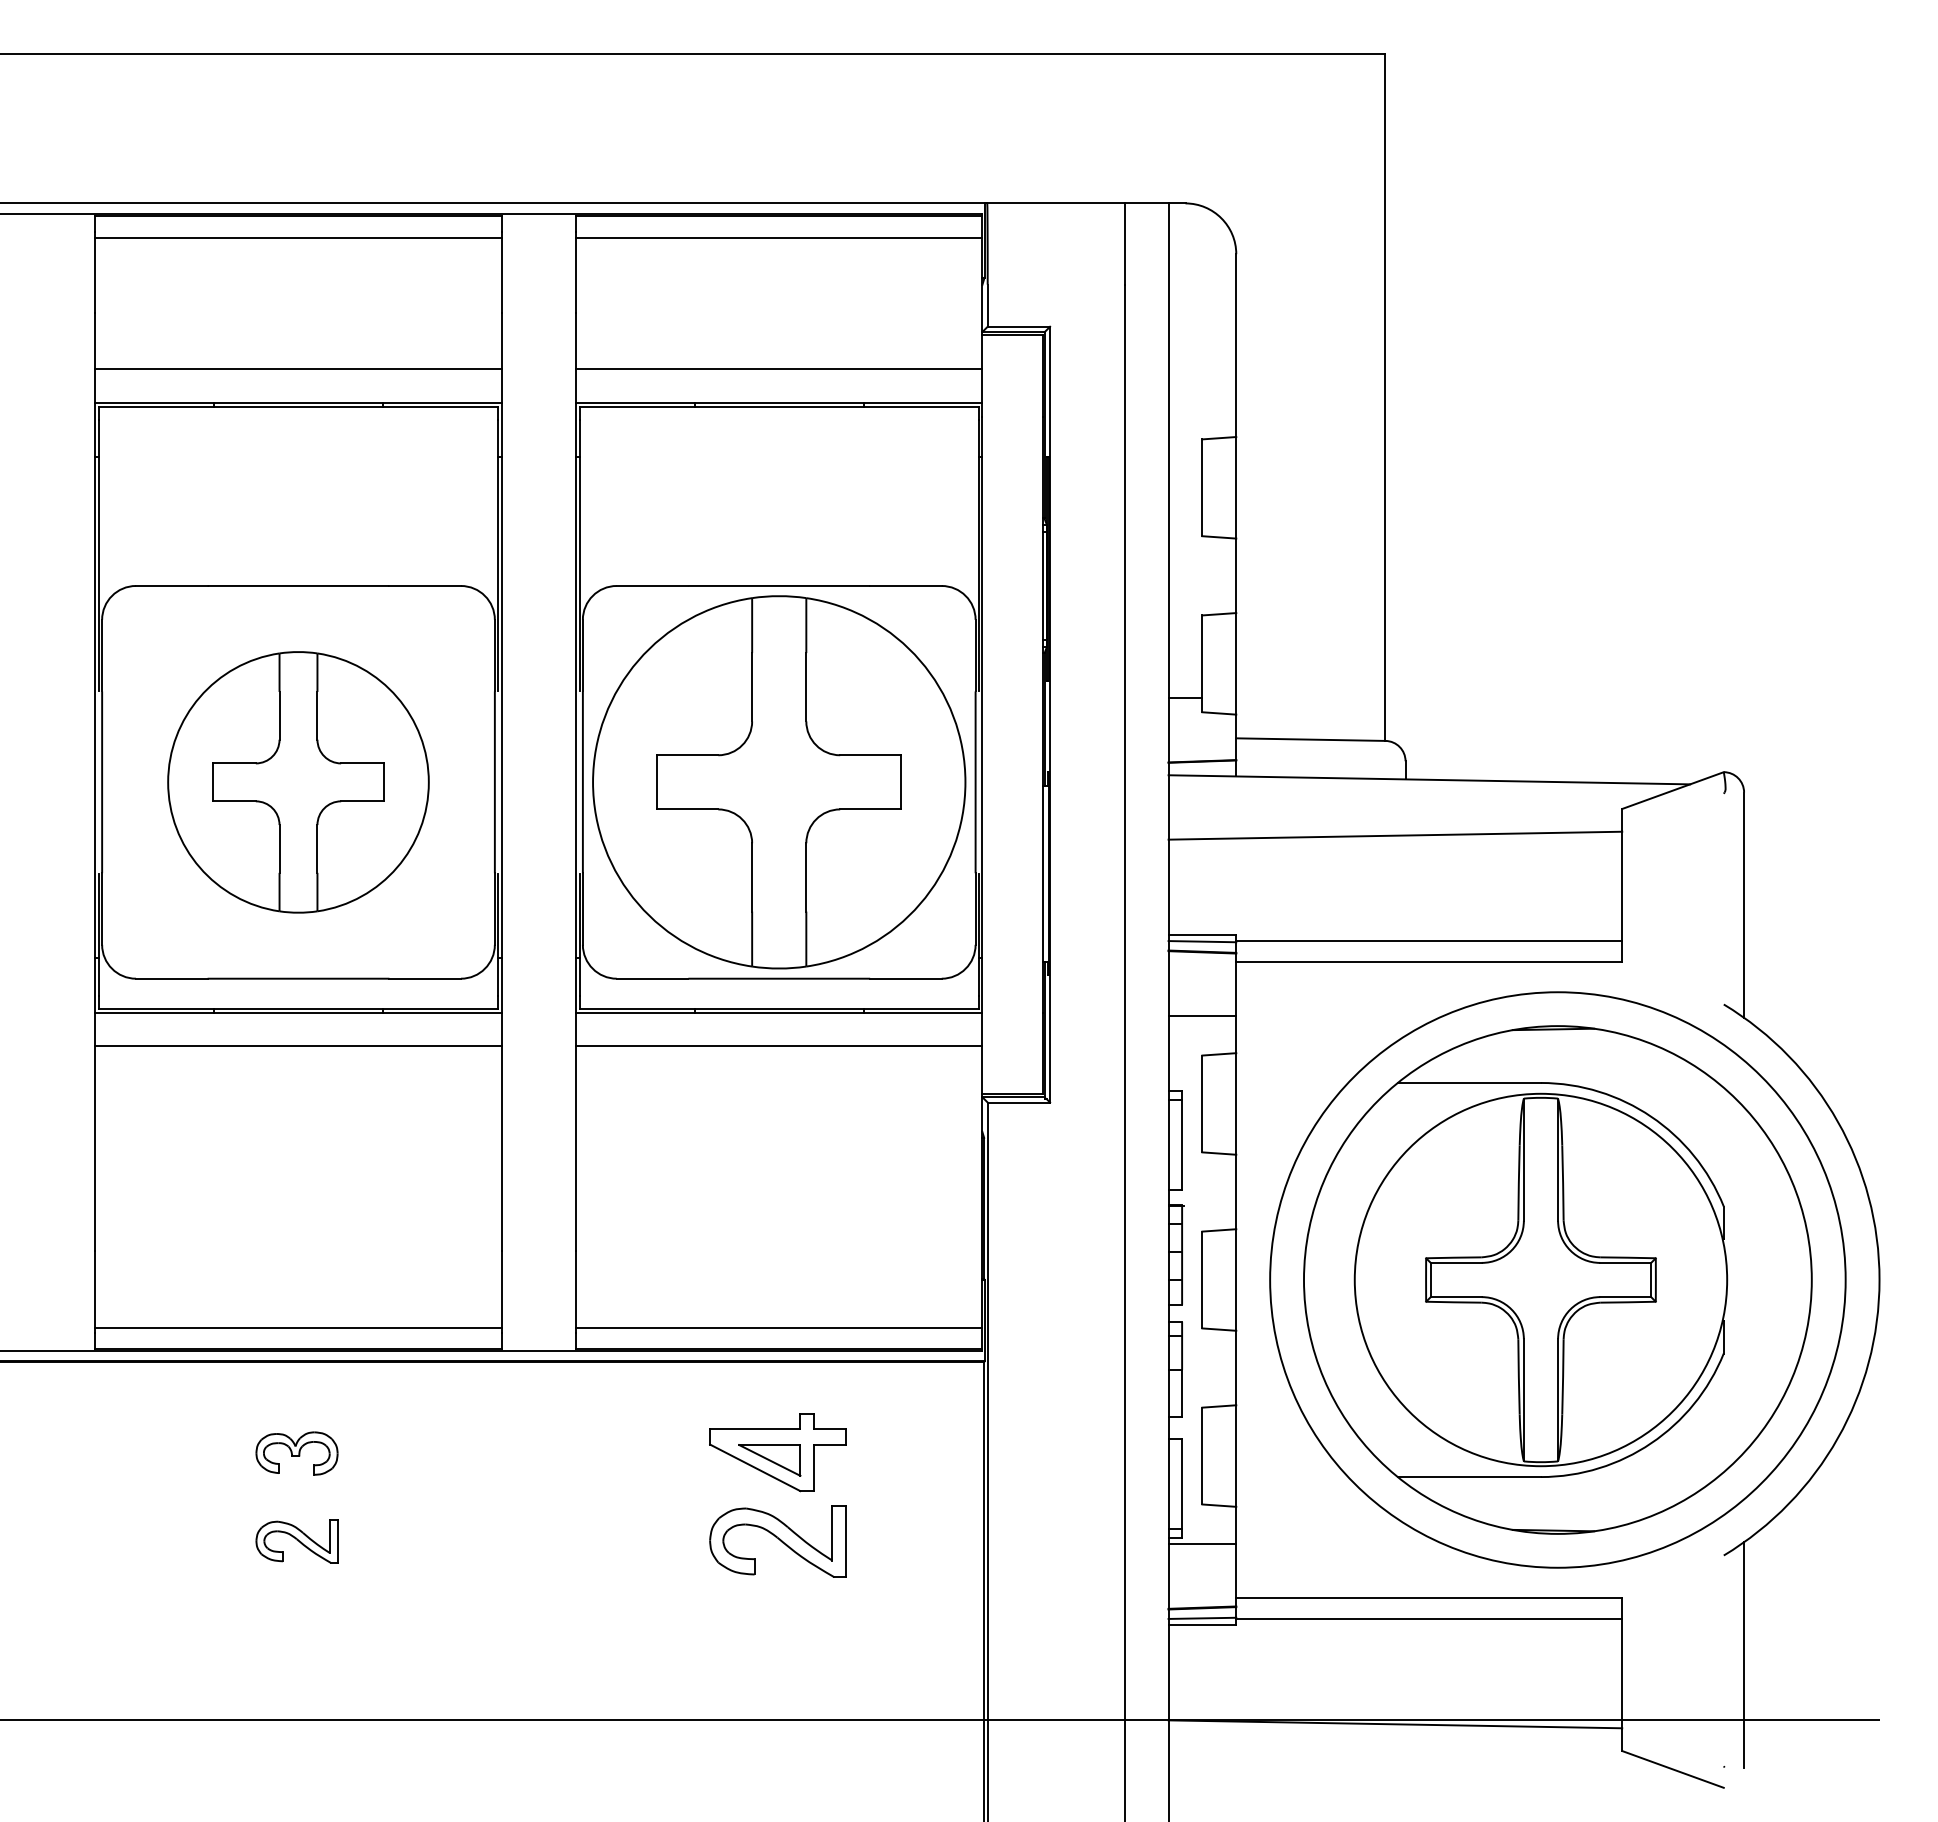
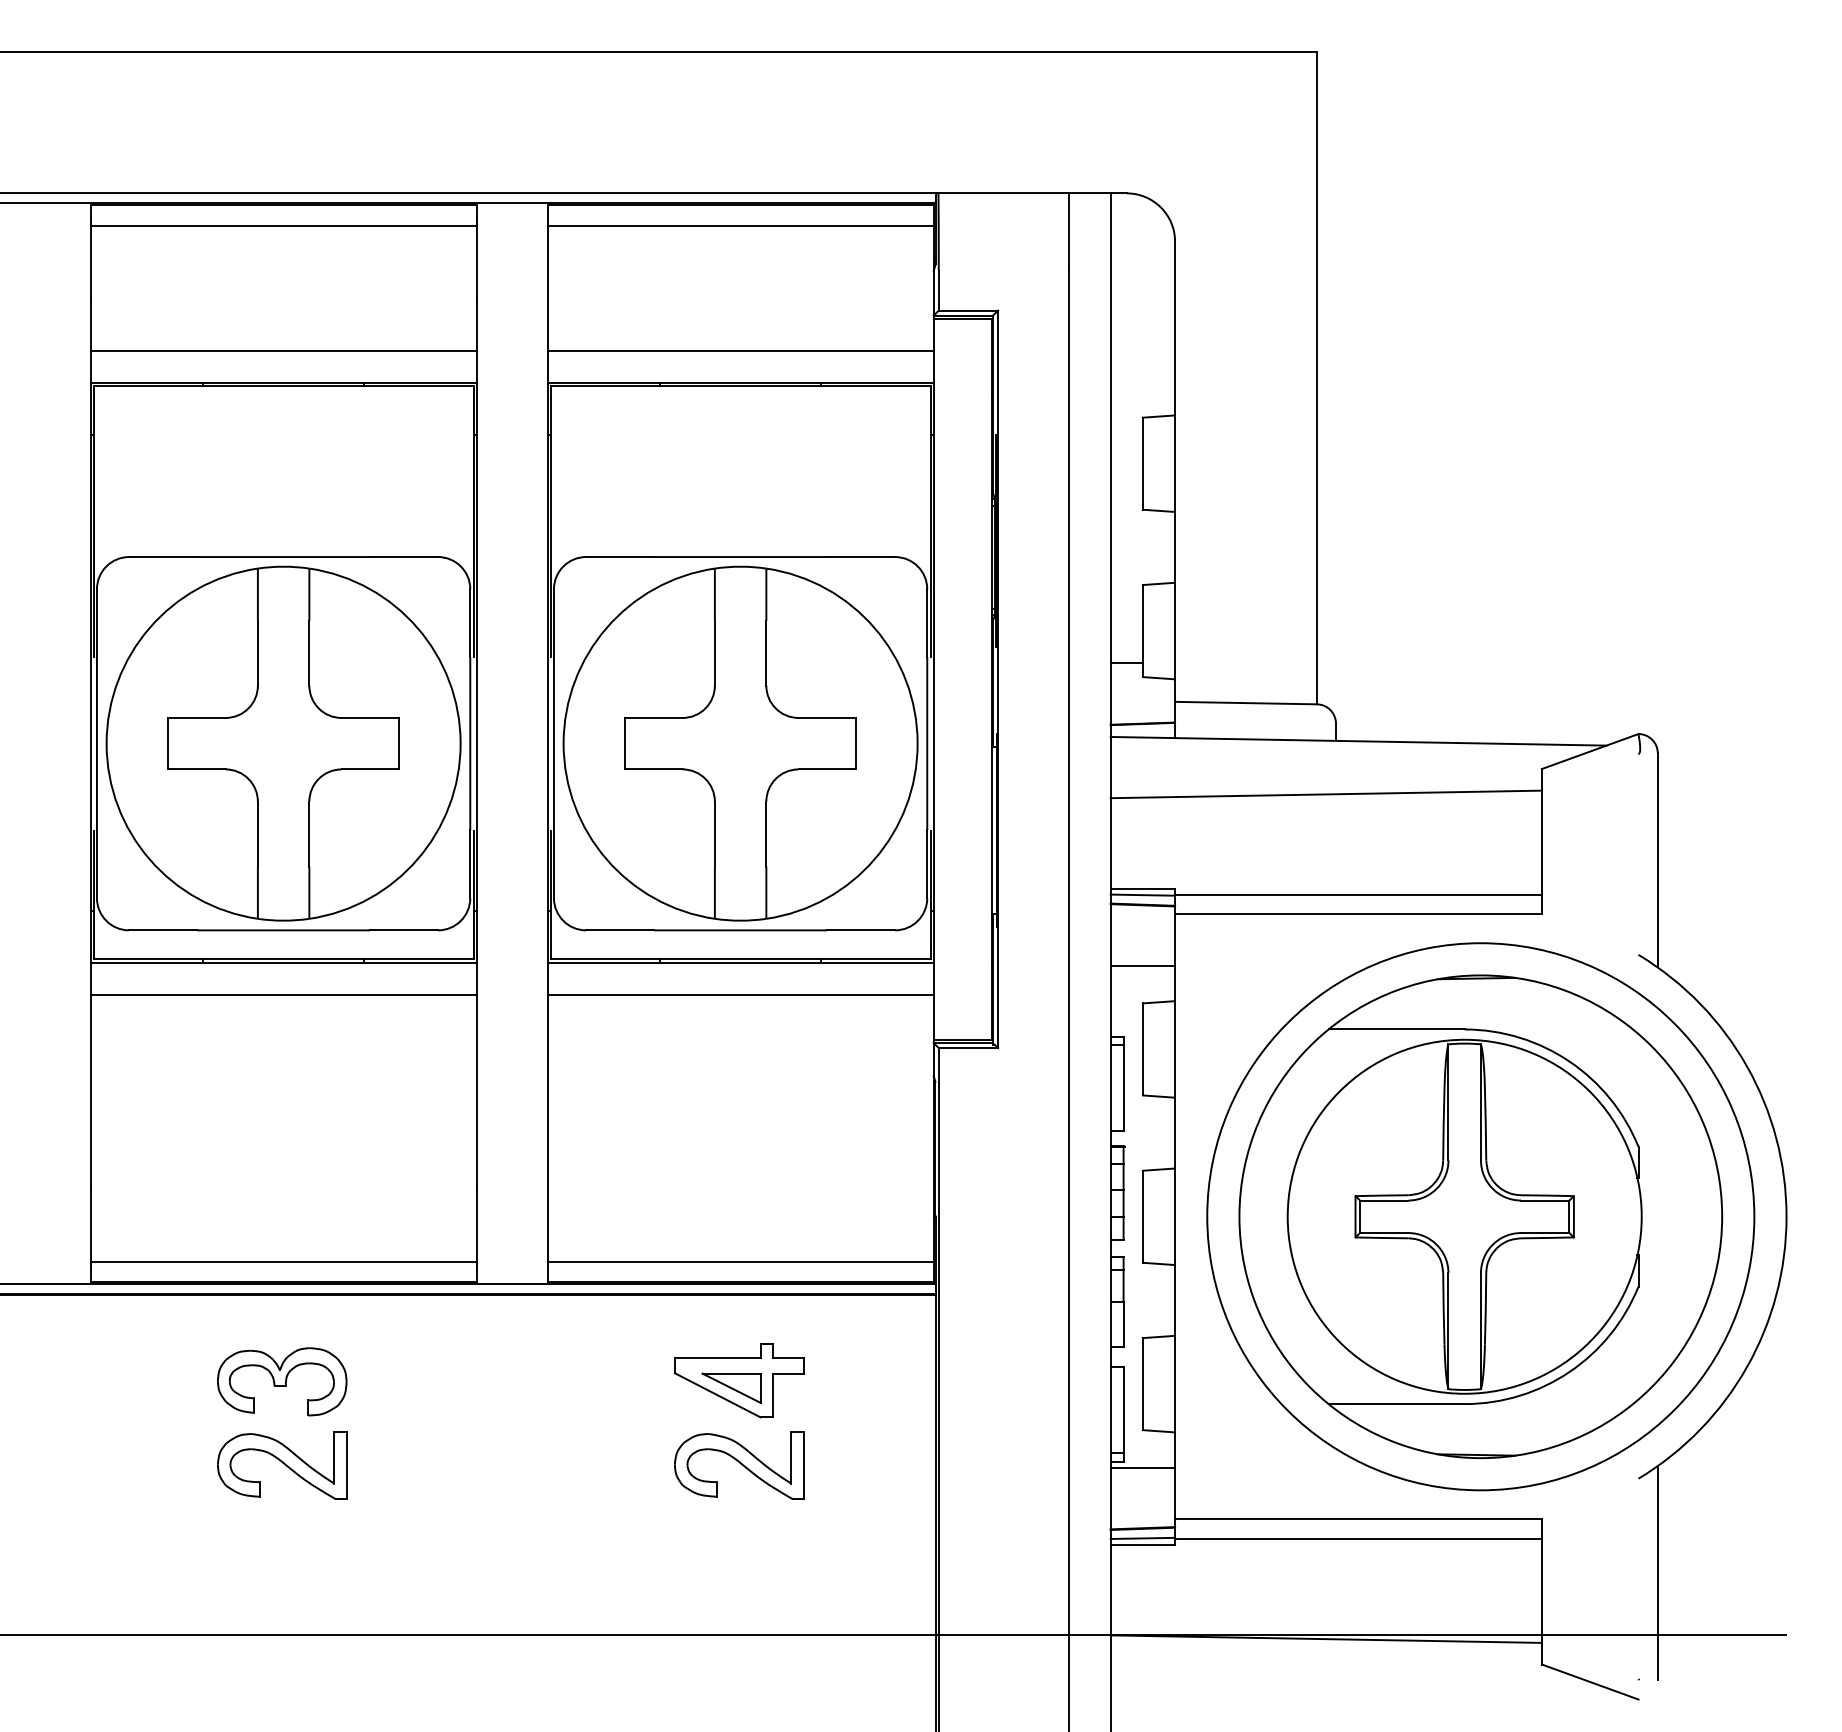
part: (298, 782) -> (283, 743), size x1.43
part: (296, 1453) -> (281, 1381), size x1.67
part: (296, 1541) -> (281, 1465), size x1.67

